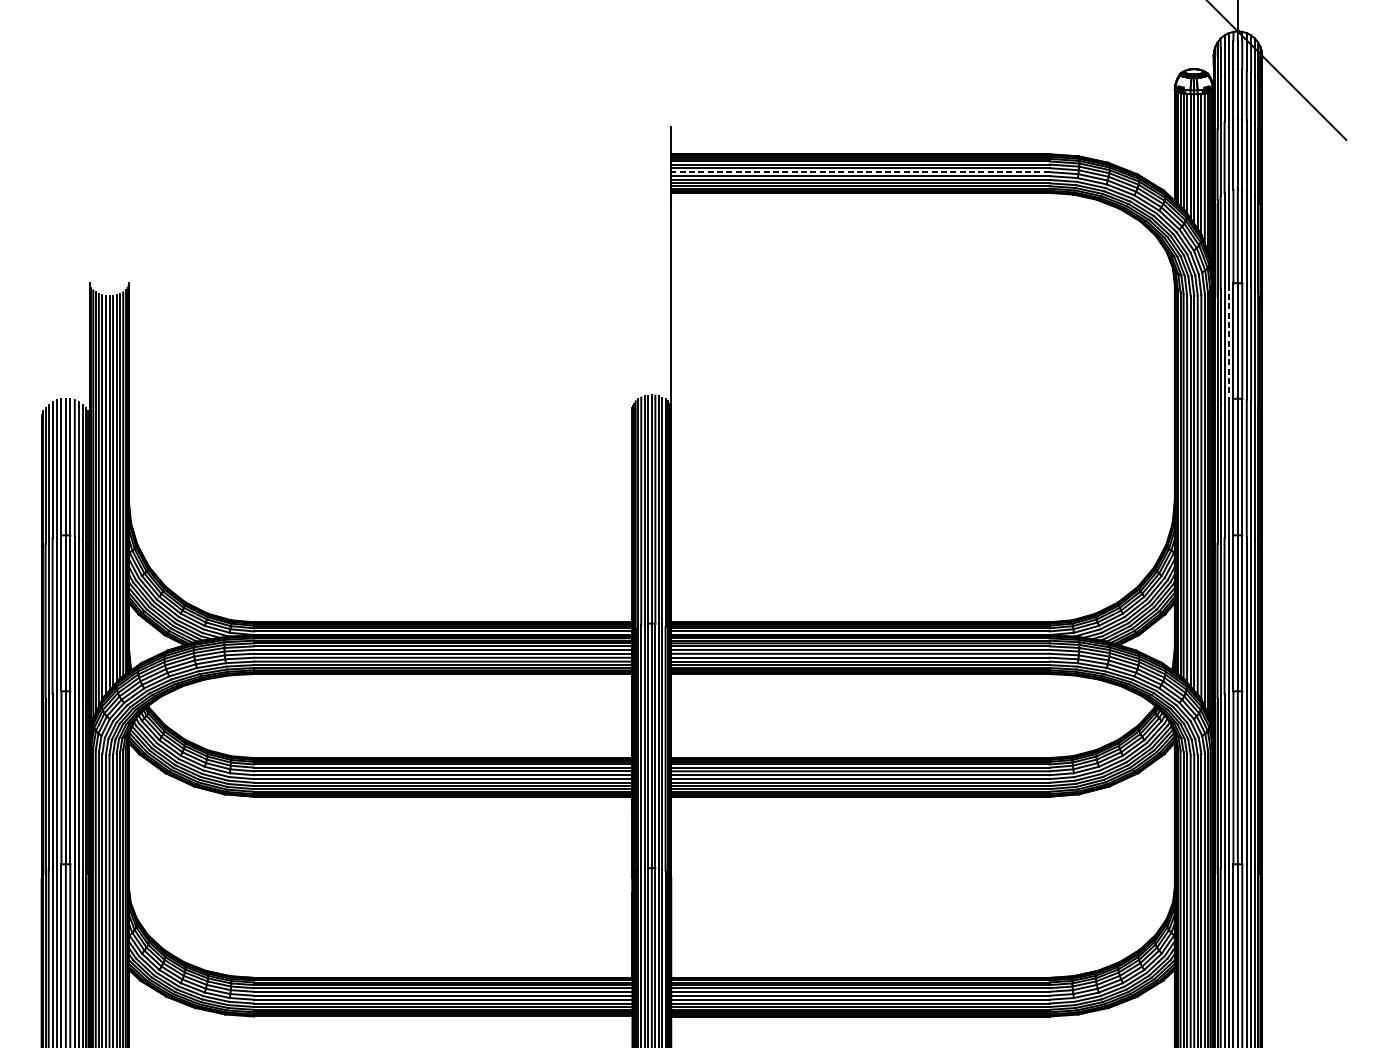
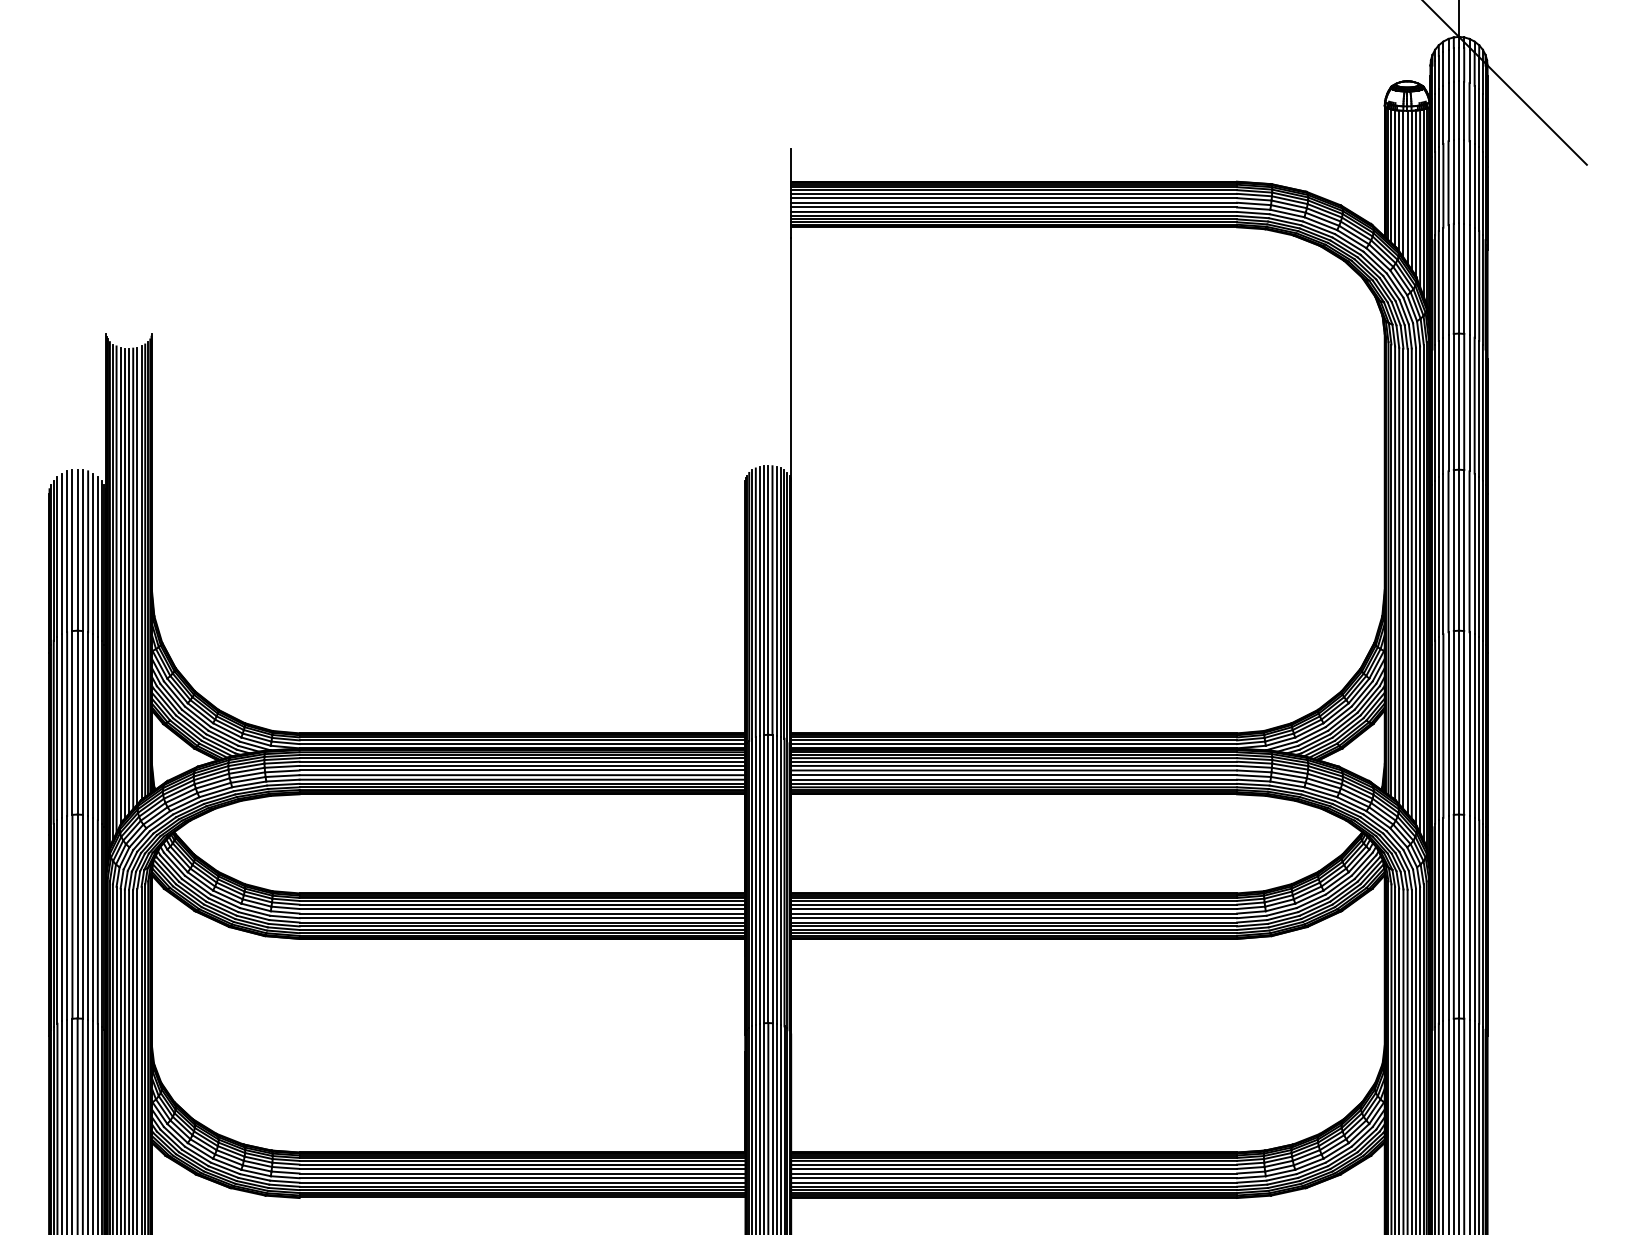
line: (860, 171) -> (1014, 202), dashed -> solid
line: (1228, 342) -> (1448, 403), dashed -> solid

